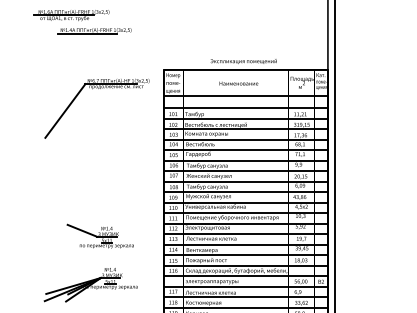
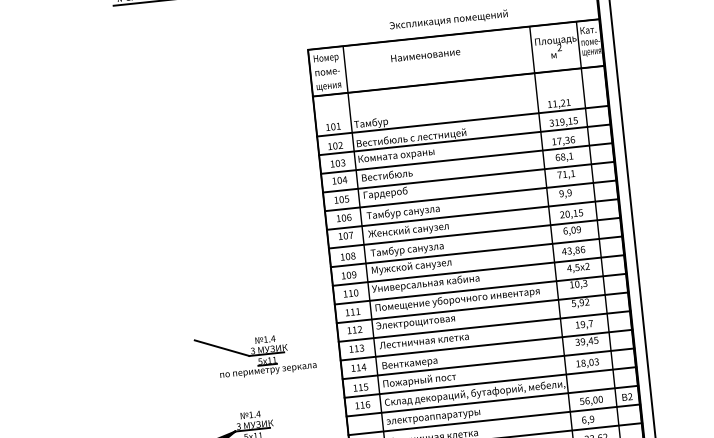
text: (238, 83) -> (424, 55), moved
part: (92, 89) -> (185, 98), removed
line: (245, 108) -> (460, 103), removed
part: (99, 235) -> (253, 353), moved

